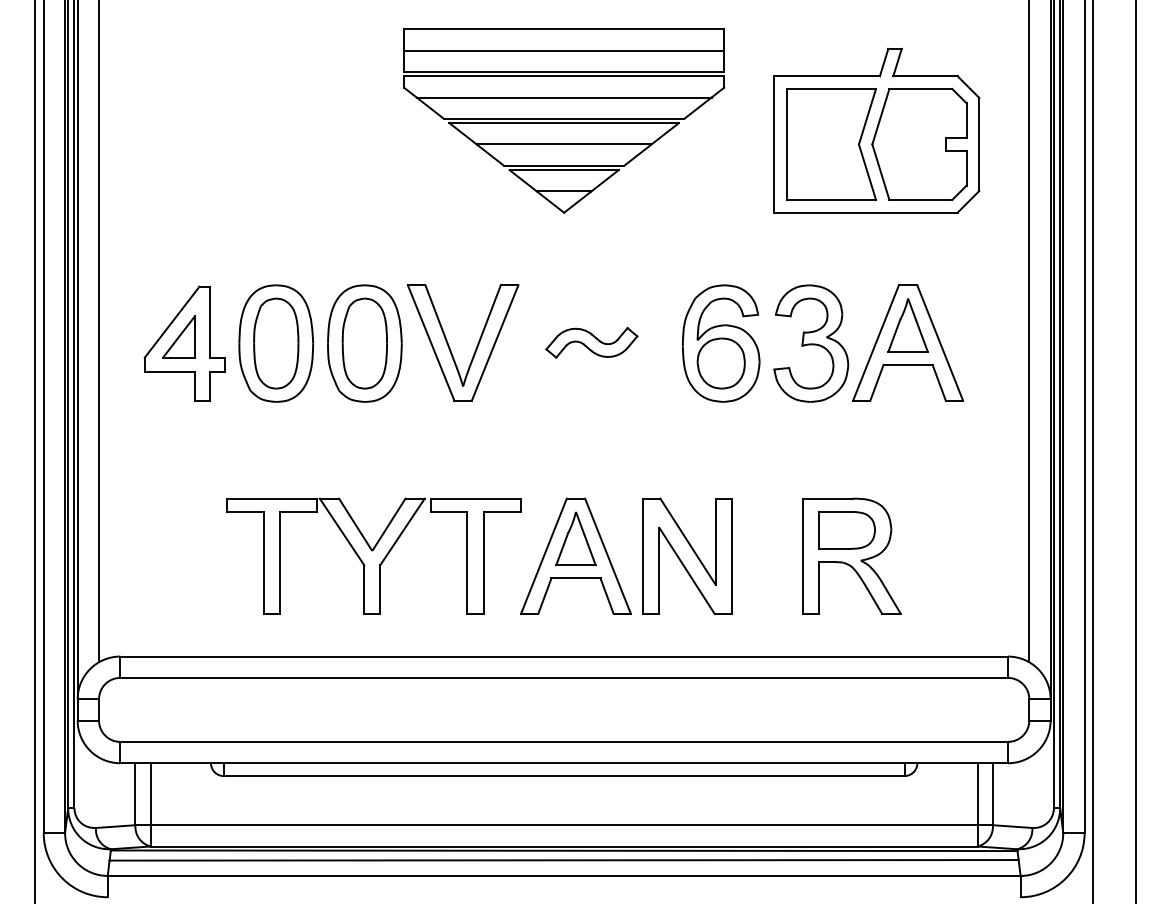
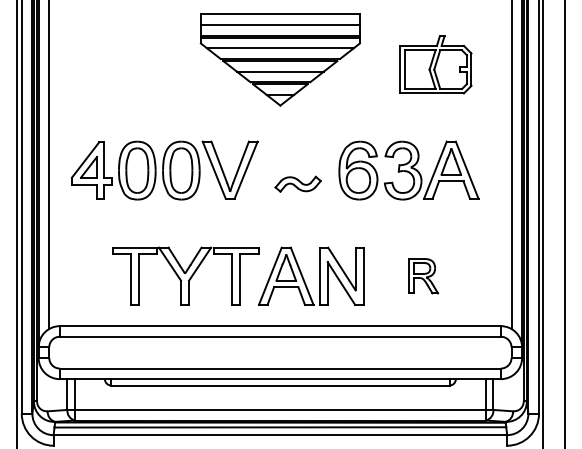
part: (876, 129) -> (435, 64), size x0.7
part: (590, 341) -> (297, 183), moved
part: (852, 554) -> (423, 275), size x0.6

